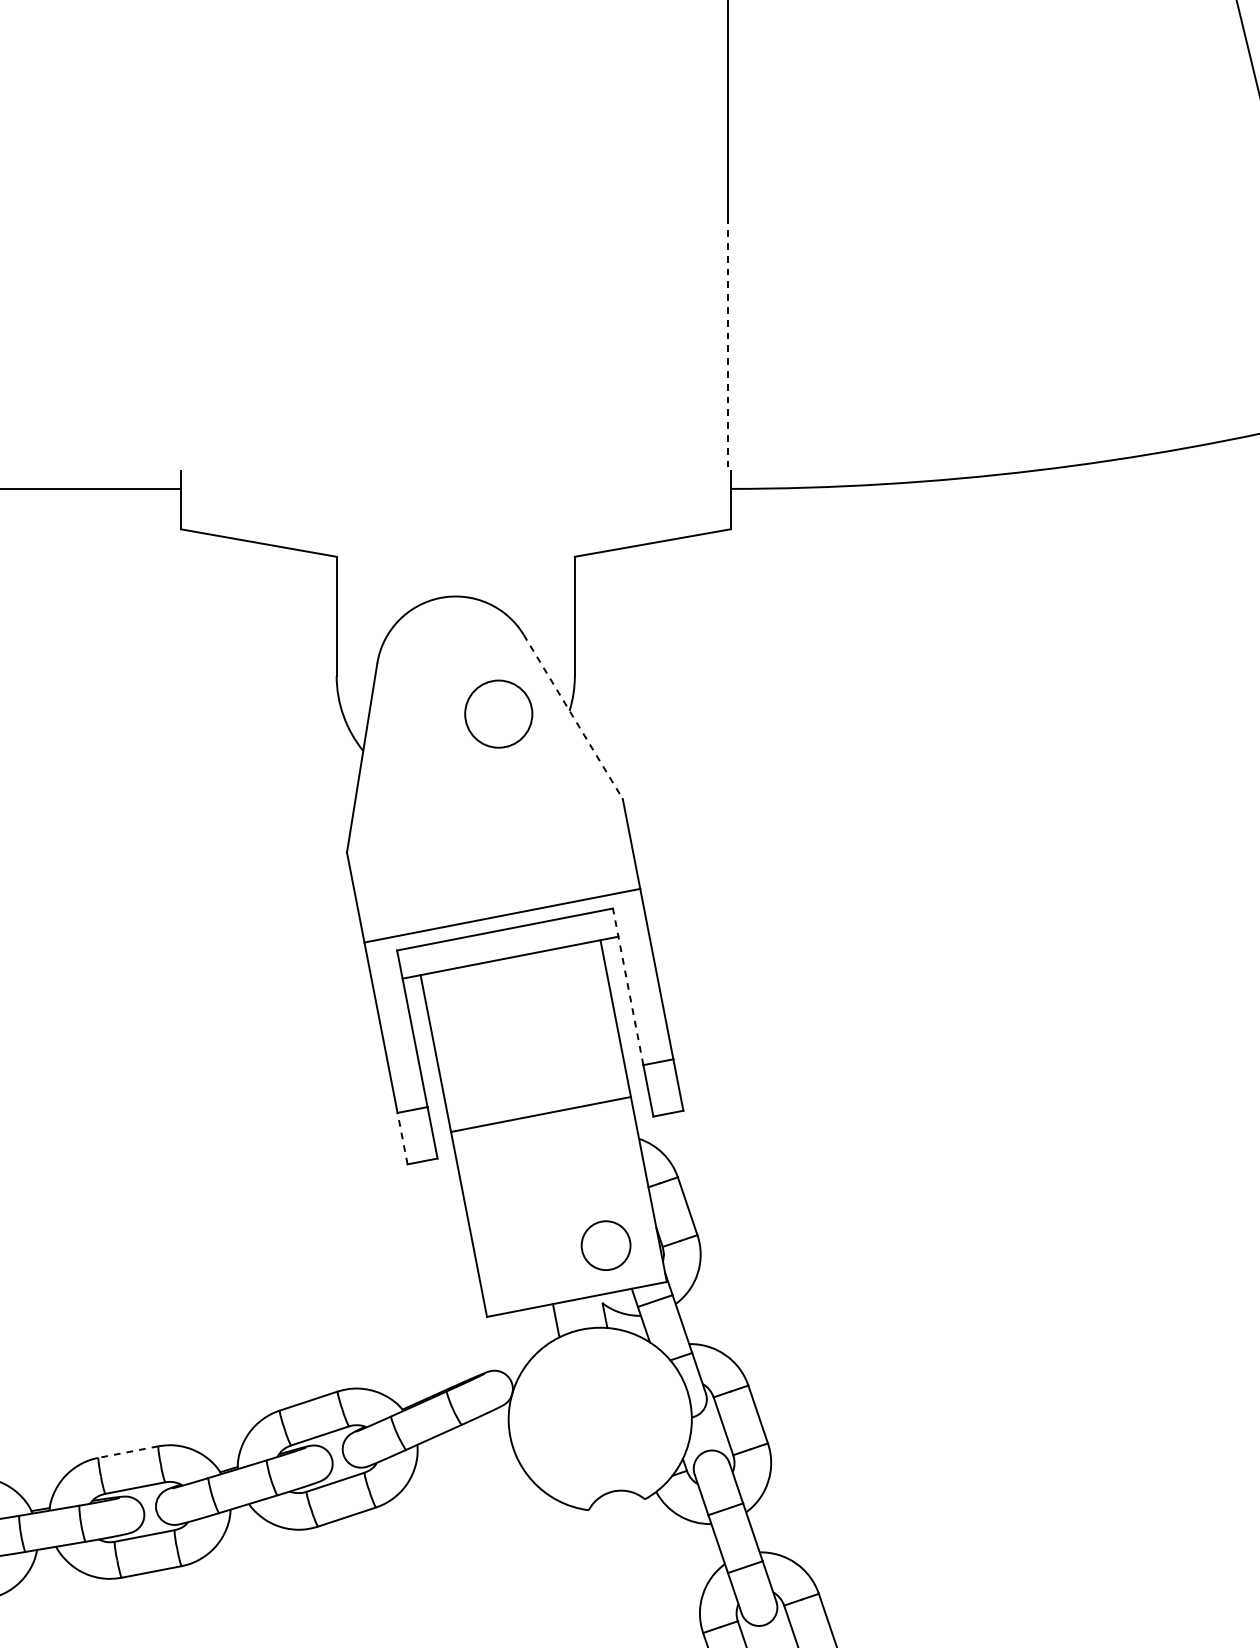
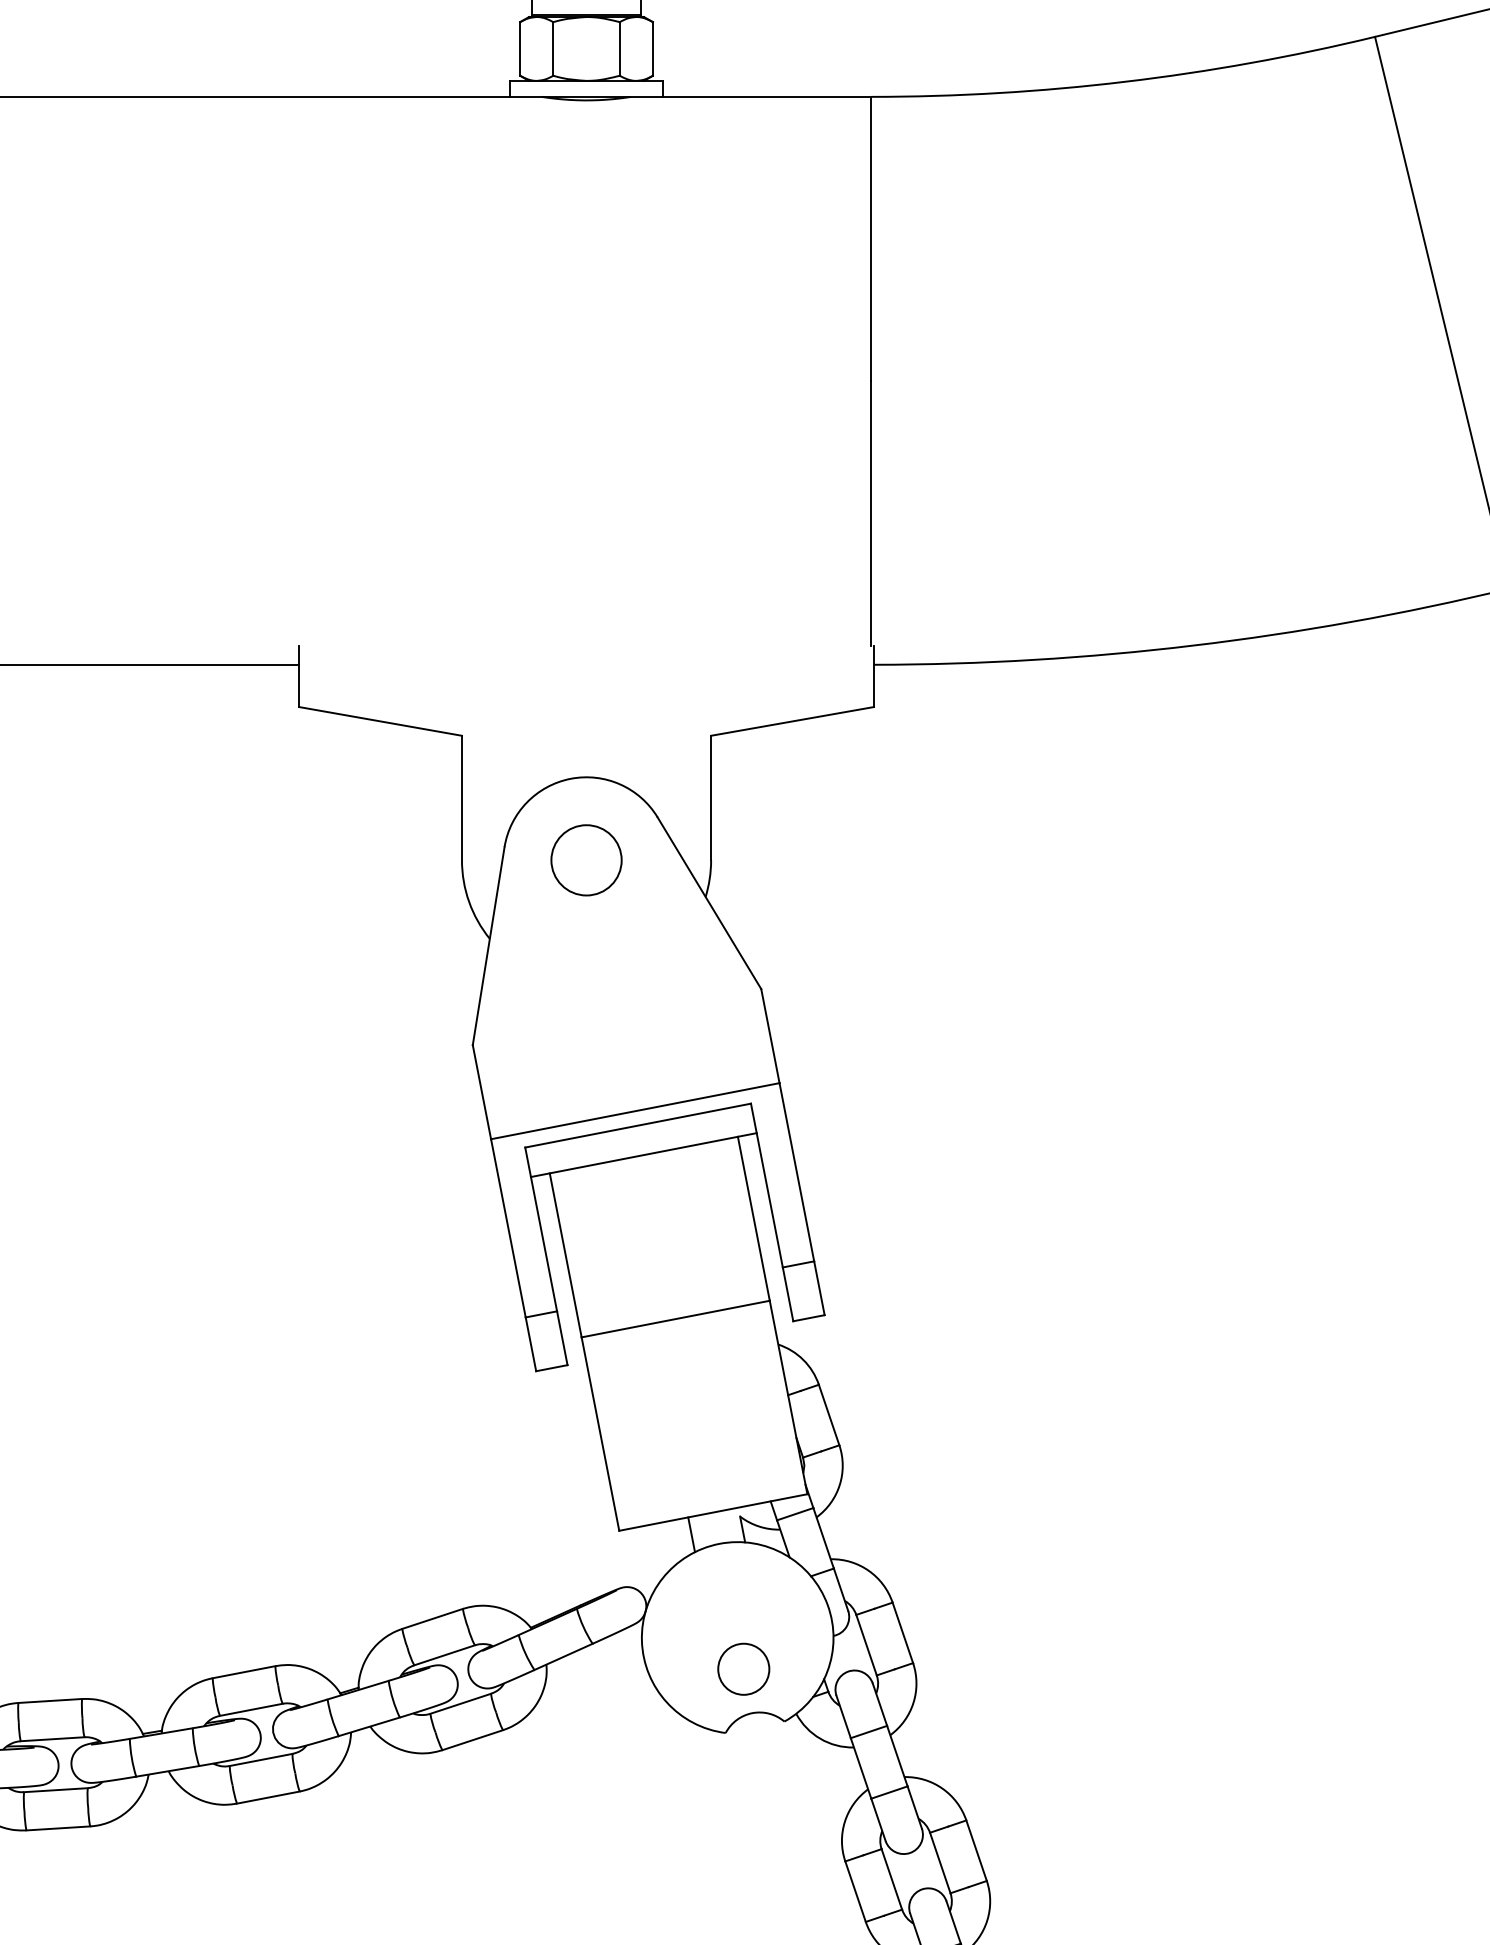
line: (728, 344) -> (871, 513), dashed -> solid
circle: (498, 714) -> (586, 860), moved
line: (573, 717) -> (709, 903), dashed -> solid
line: (627, 986) -> (766, 1185), dashed -> solid
line: (402, 1137) -> (530, 1343), dashed -> solid
circle: (605, 1244) -> (743, 1668), moved
line: (128, 1452) -> (244, 1672), dashed -> solid

